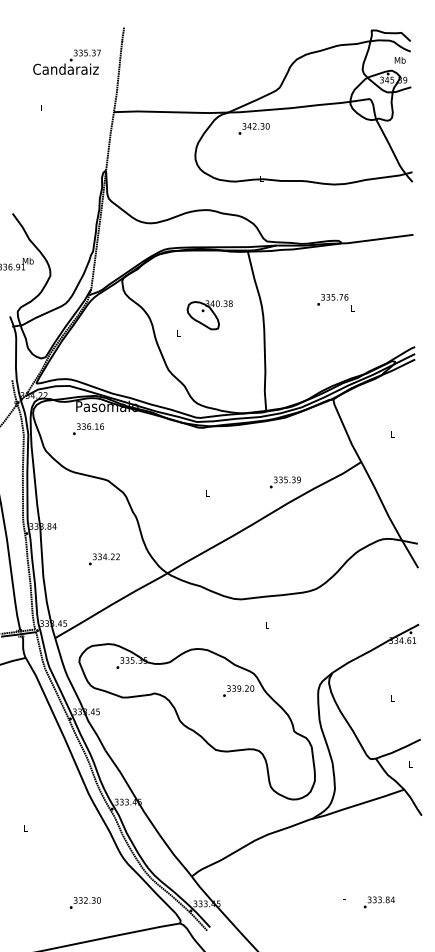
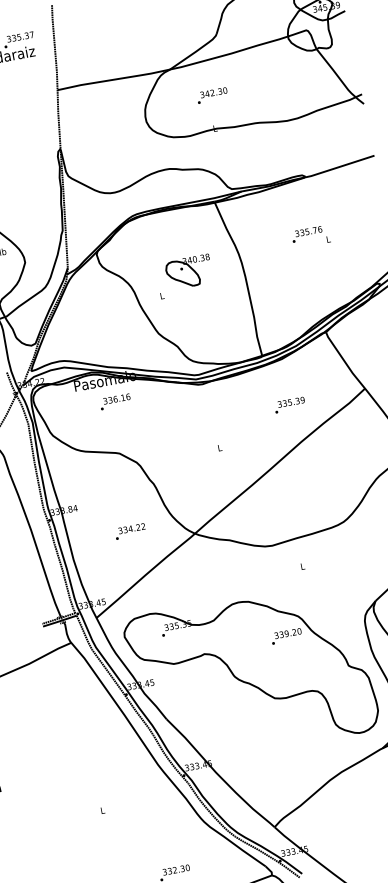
text: (253, 128) -> (211, 95), moved
text: (88, 428) -> (115, 401), moved
text: (285, 482) -> (290, 405), moved

